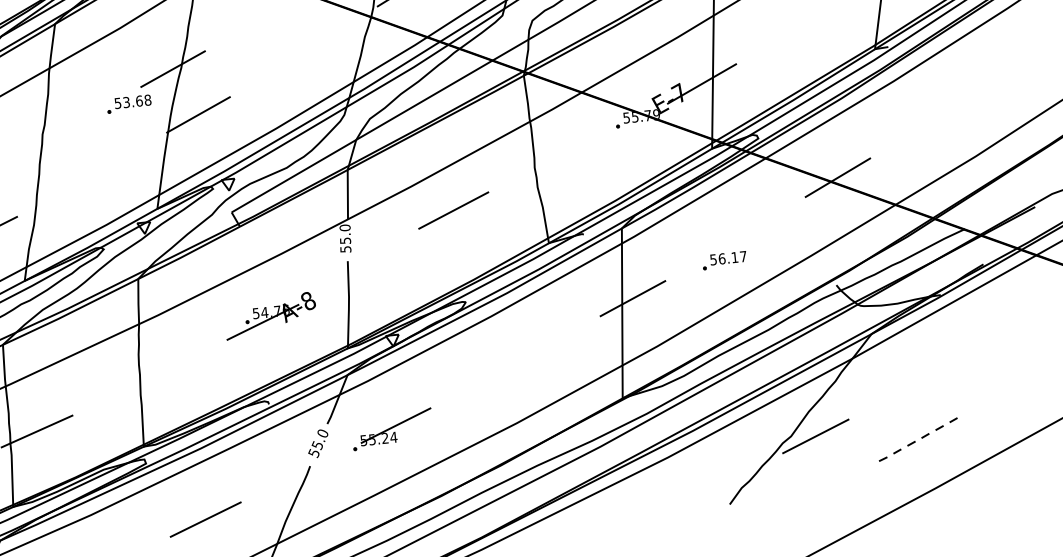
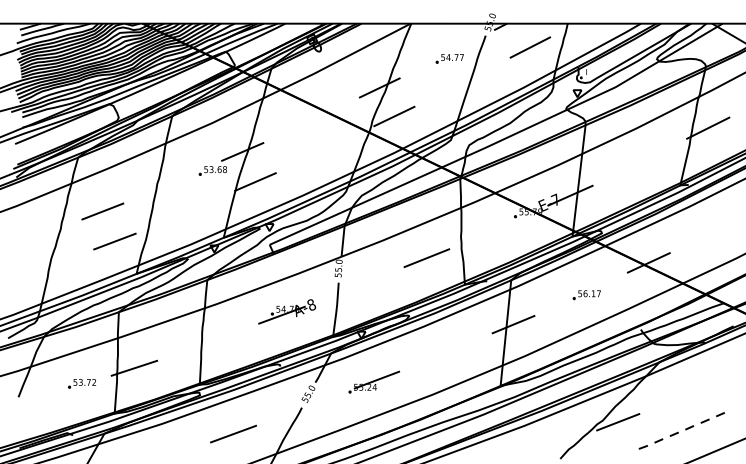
line: (453, 211) -> (426, 258), moved
part: (723, 261) -> (586, 295), moved
part: (390, 428) -> (373, 381), moved
part: (917, 438) -> (681, 430), size x1.67

